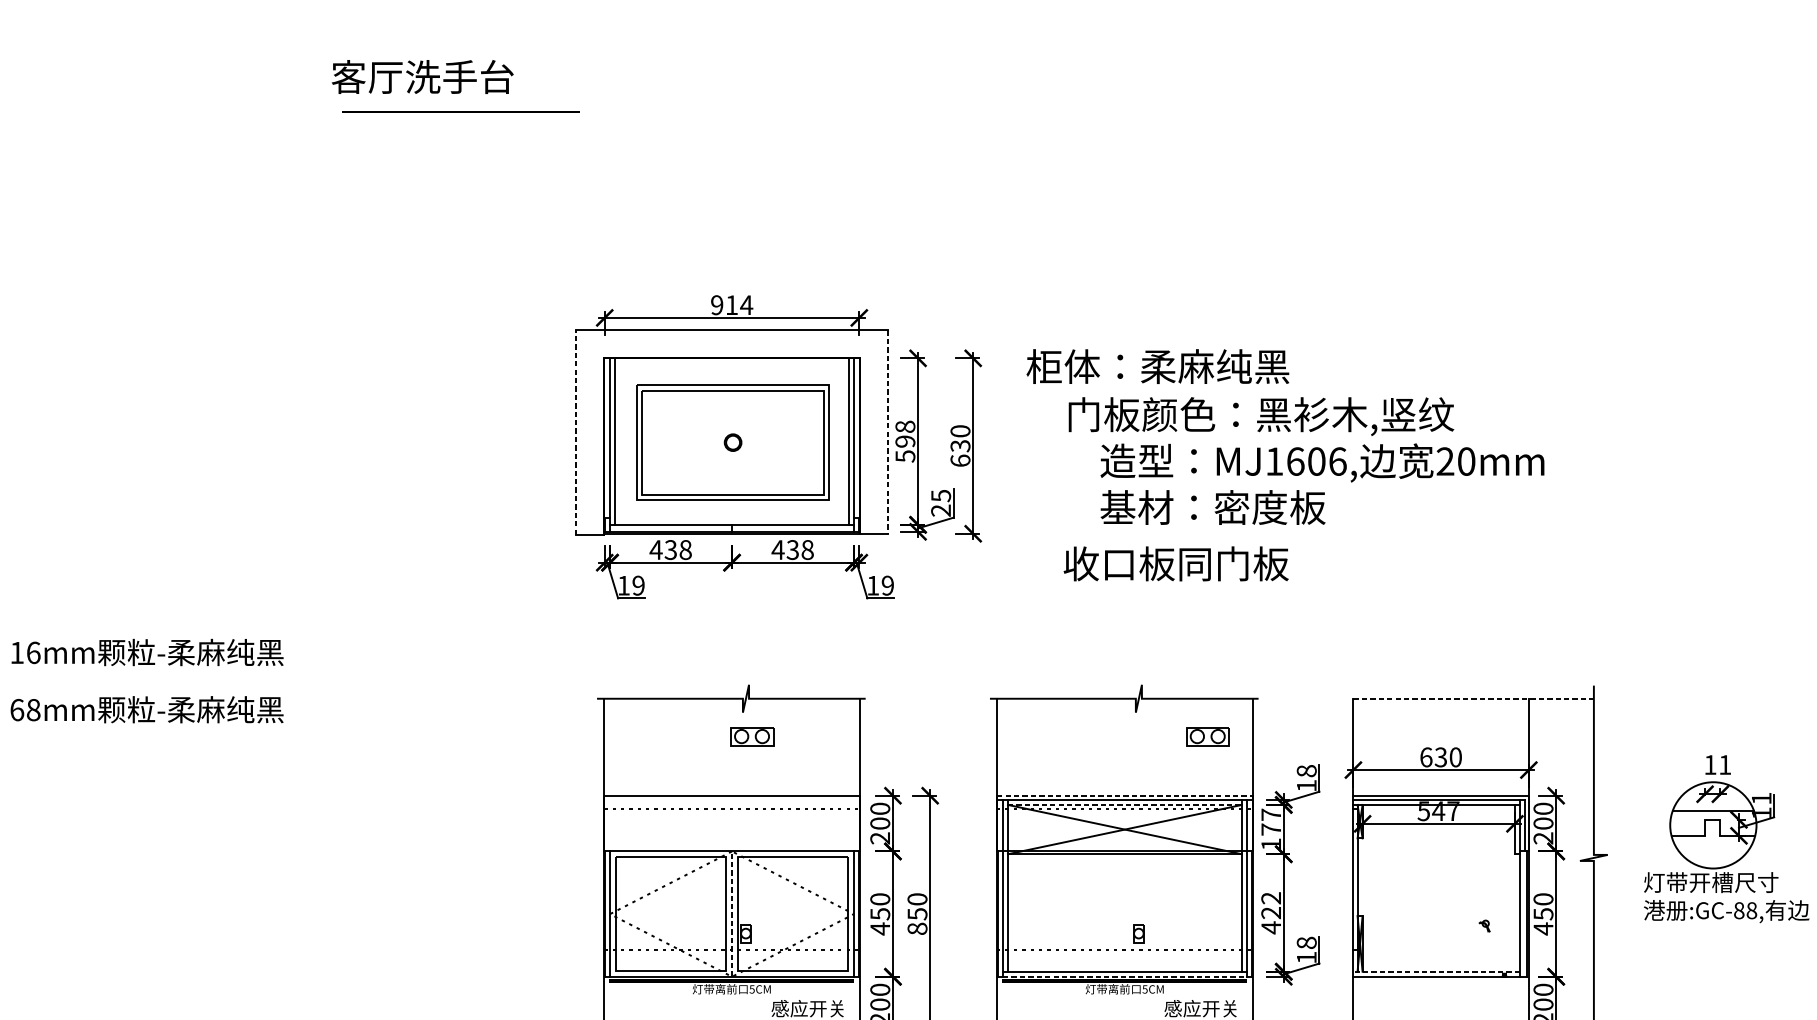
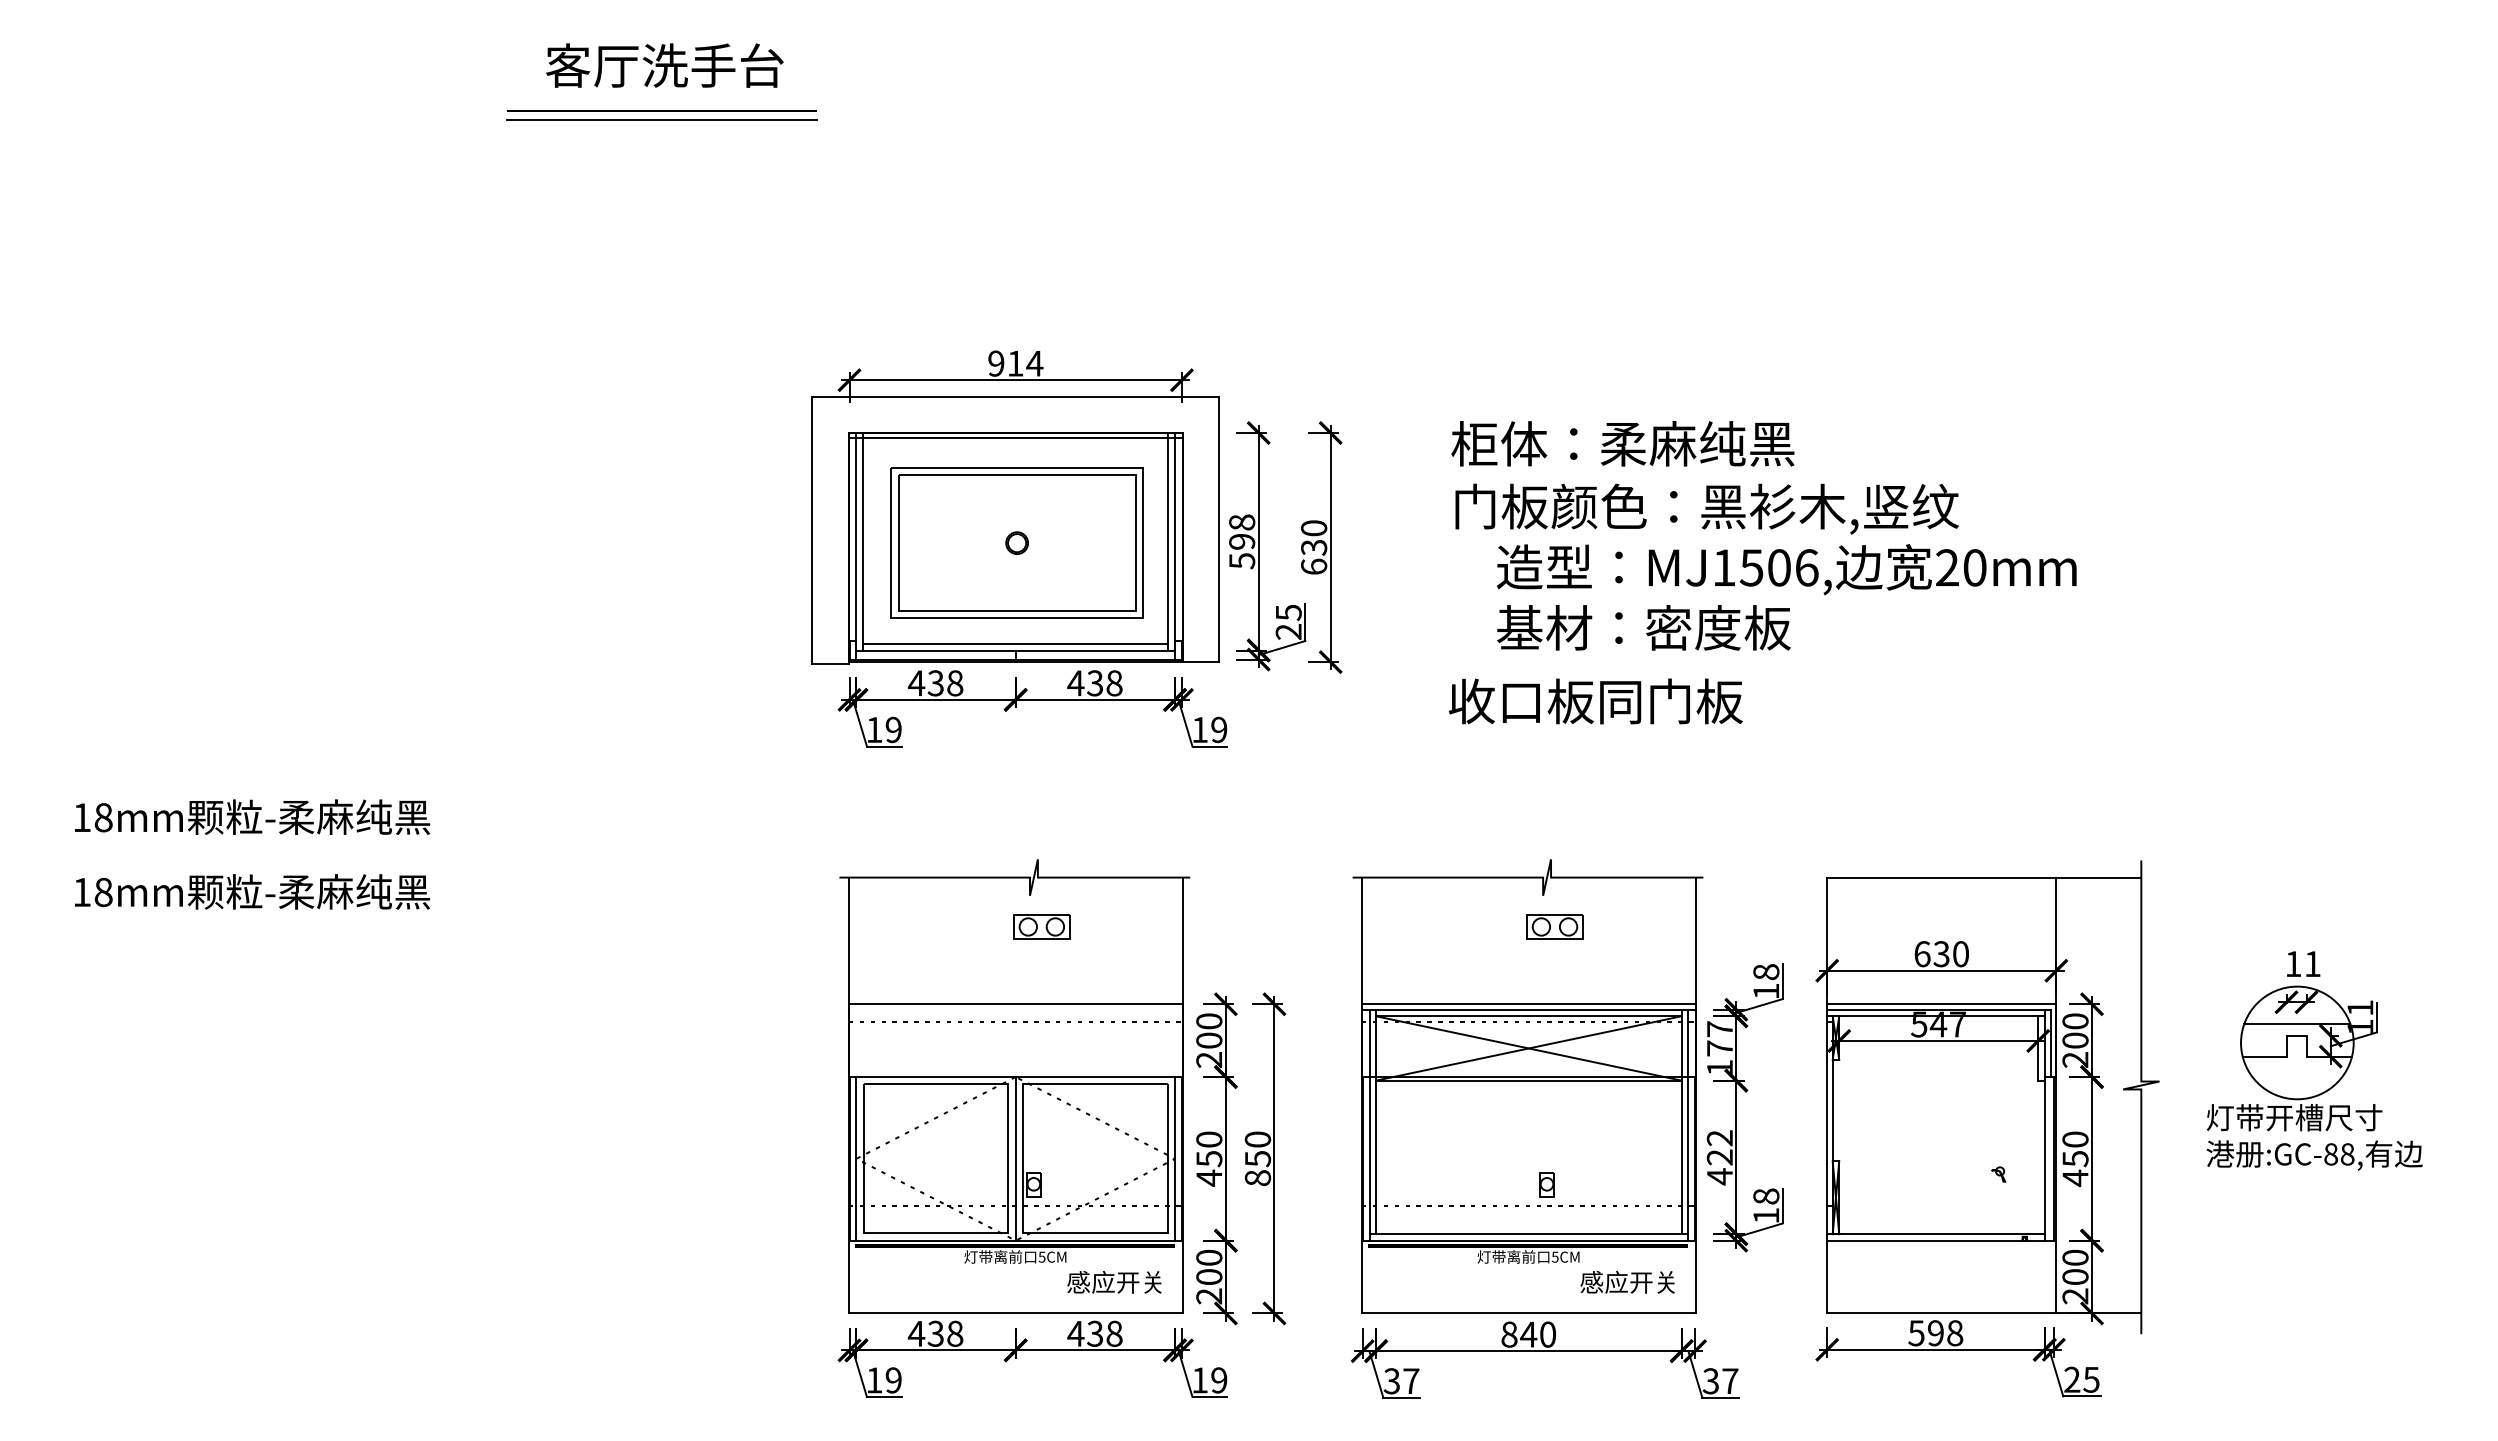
text: (422, 76) -> (664, 65), moved
line: (460, 119) -> (661, 120), added
line: (731, 362) -> (1015, 438), added
text: (1157, 366) -> (1622, 443), moved
line: (576, 432) -> (812, 529), dashed -> solid
line: (888, 432) -> (1219, 529), dashed -> solid
text: (1295, 461) -> (1751, 567), MJ1606, -> MJ1506,
line: (731, 519) -> (1015, 643), added
text: (33, 652) -> (103, 817), 16mm -> 18mm
line: (1473, 698) -> (1984, 877), dashed -> solid
text: (17, 710) -> (82, 892), 68mm -> 18mm
part: (1207, 736) -> (1554, 926), moved
line: (1124, 795) -> (1528, 1004), dashed -> solid
line: (1124, 805) -> (1528, 1016), dashed -> solid
line: (731, 913) -> (1015, 1158), dashed -> solid
line: (1436, 972) -> (1935, 1234), dashed -> solid
line: (1125, 976) -> (1529, 1240), dashed -> solid

